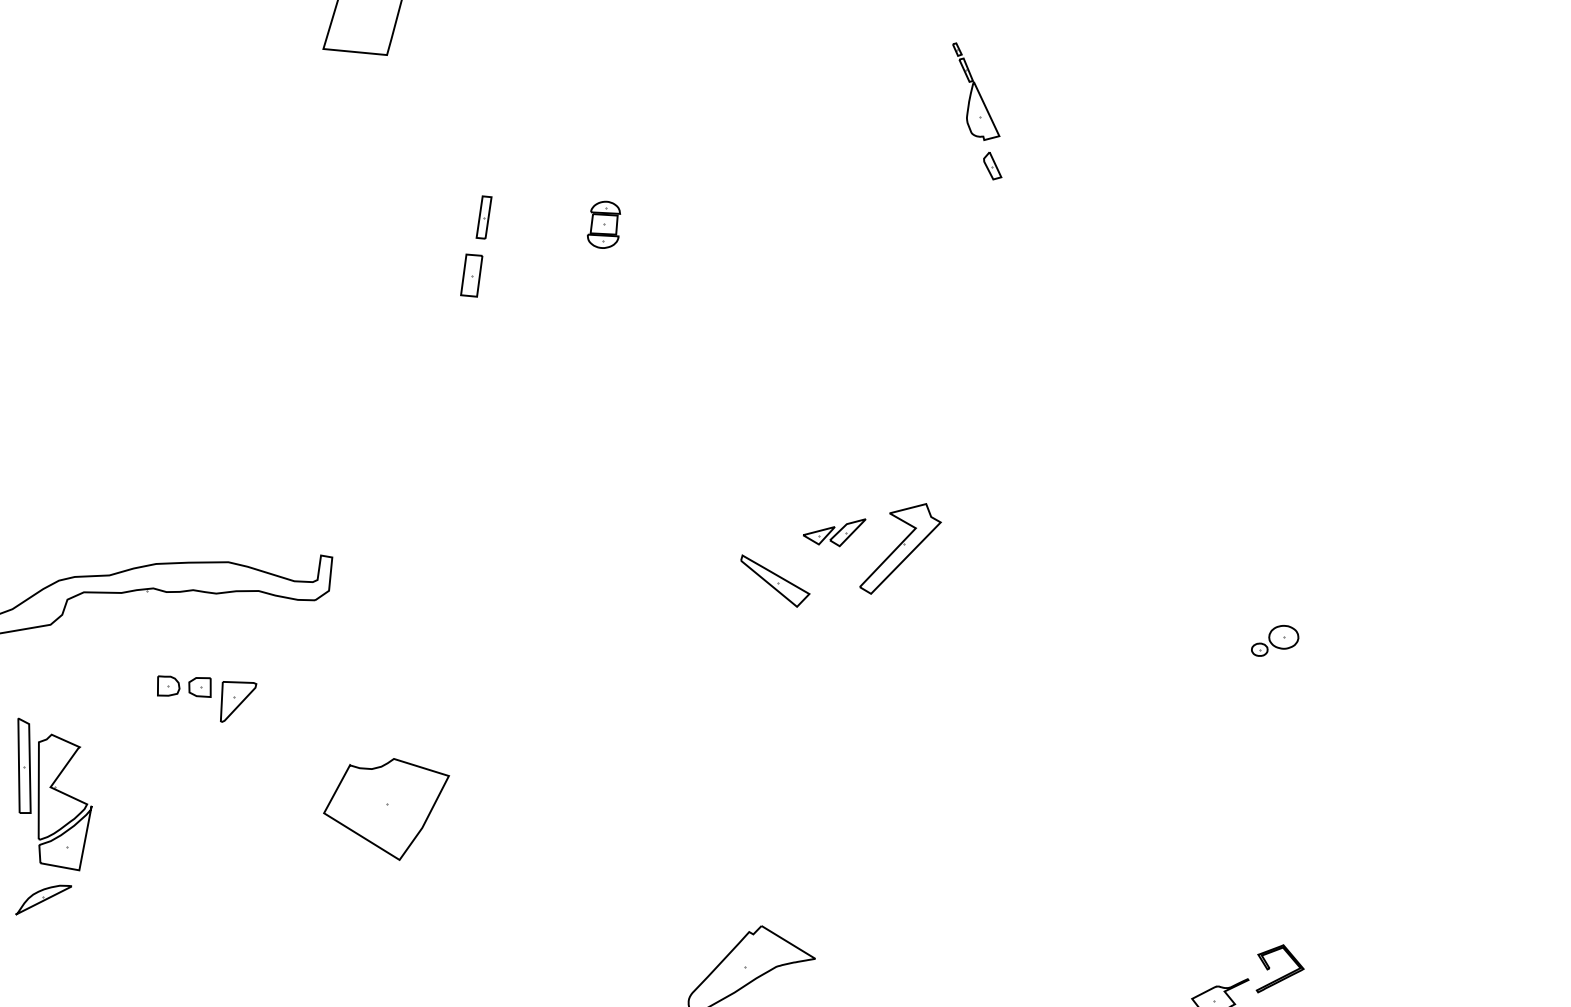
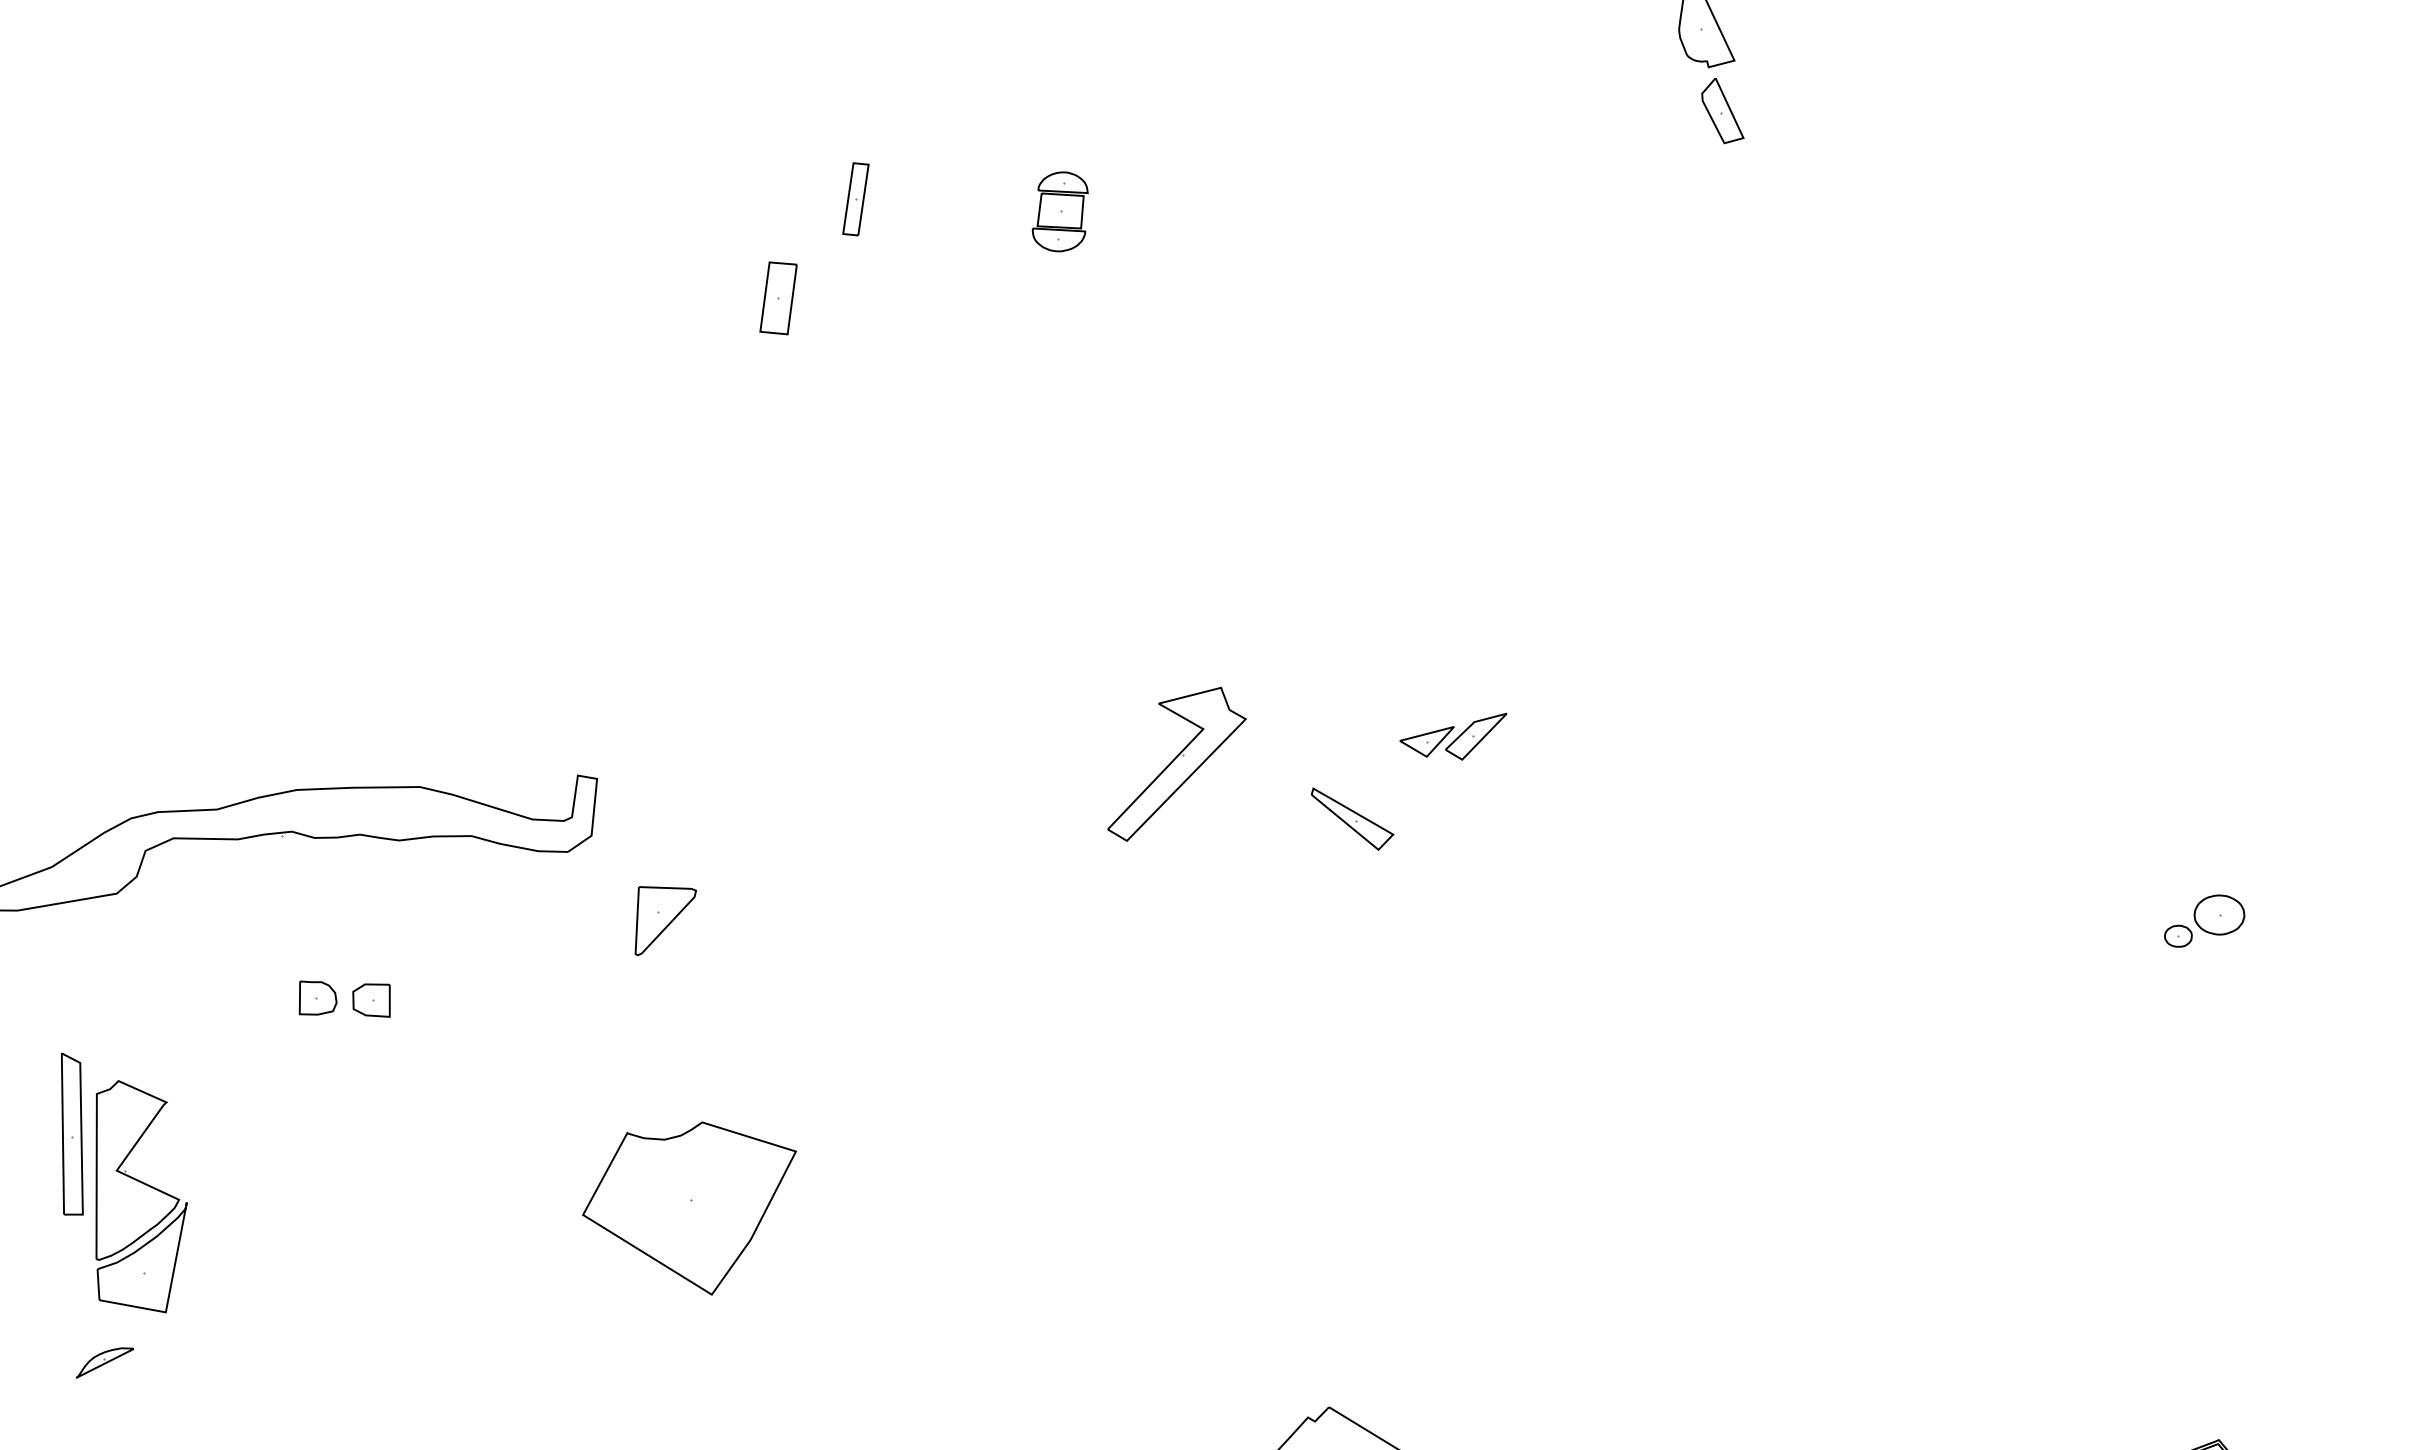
part: (992, 166) -> (1722, 112), size x1.4
part: (471, 275) -> (778, 298), moved
part: (900, 548) -> (1177, 763), moved
part: (775, 580) -> (1352, 818), size x0.7
part: (238, 701) -> (665, 920), moved
part: (43, 899) -> (104, 1362), size x0.6

